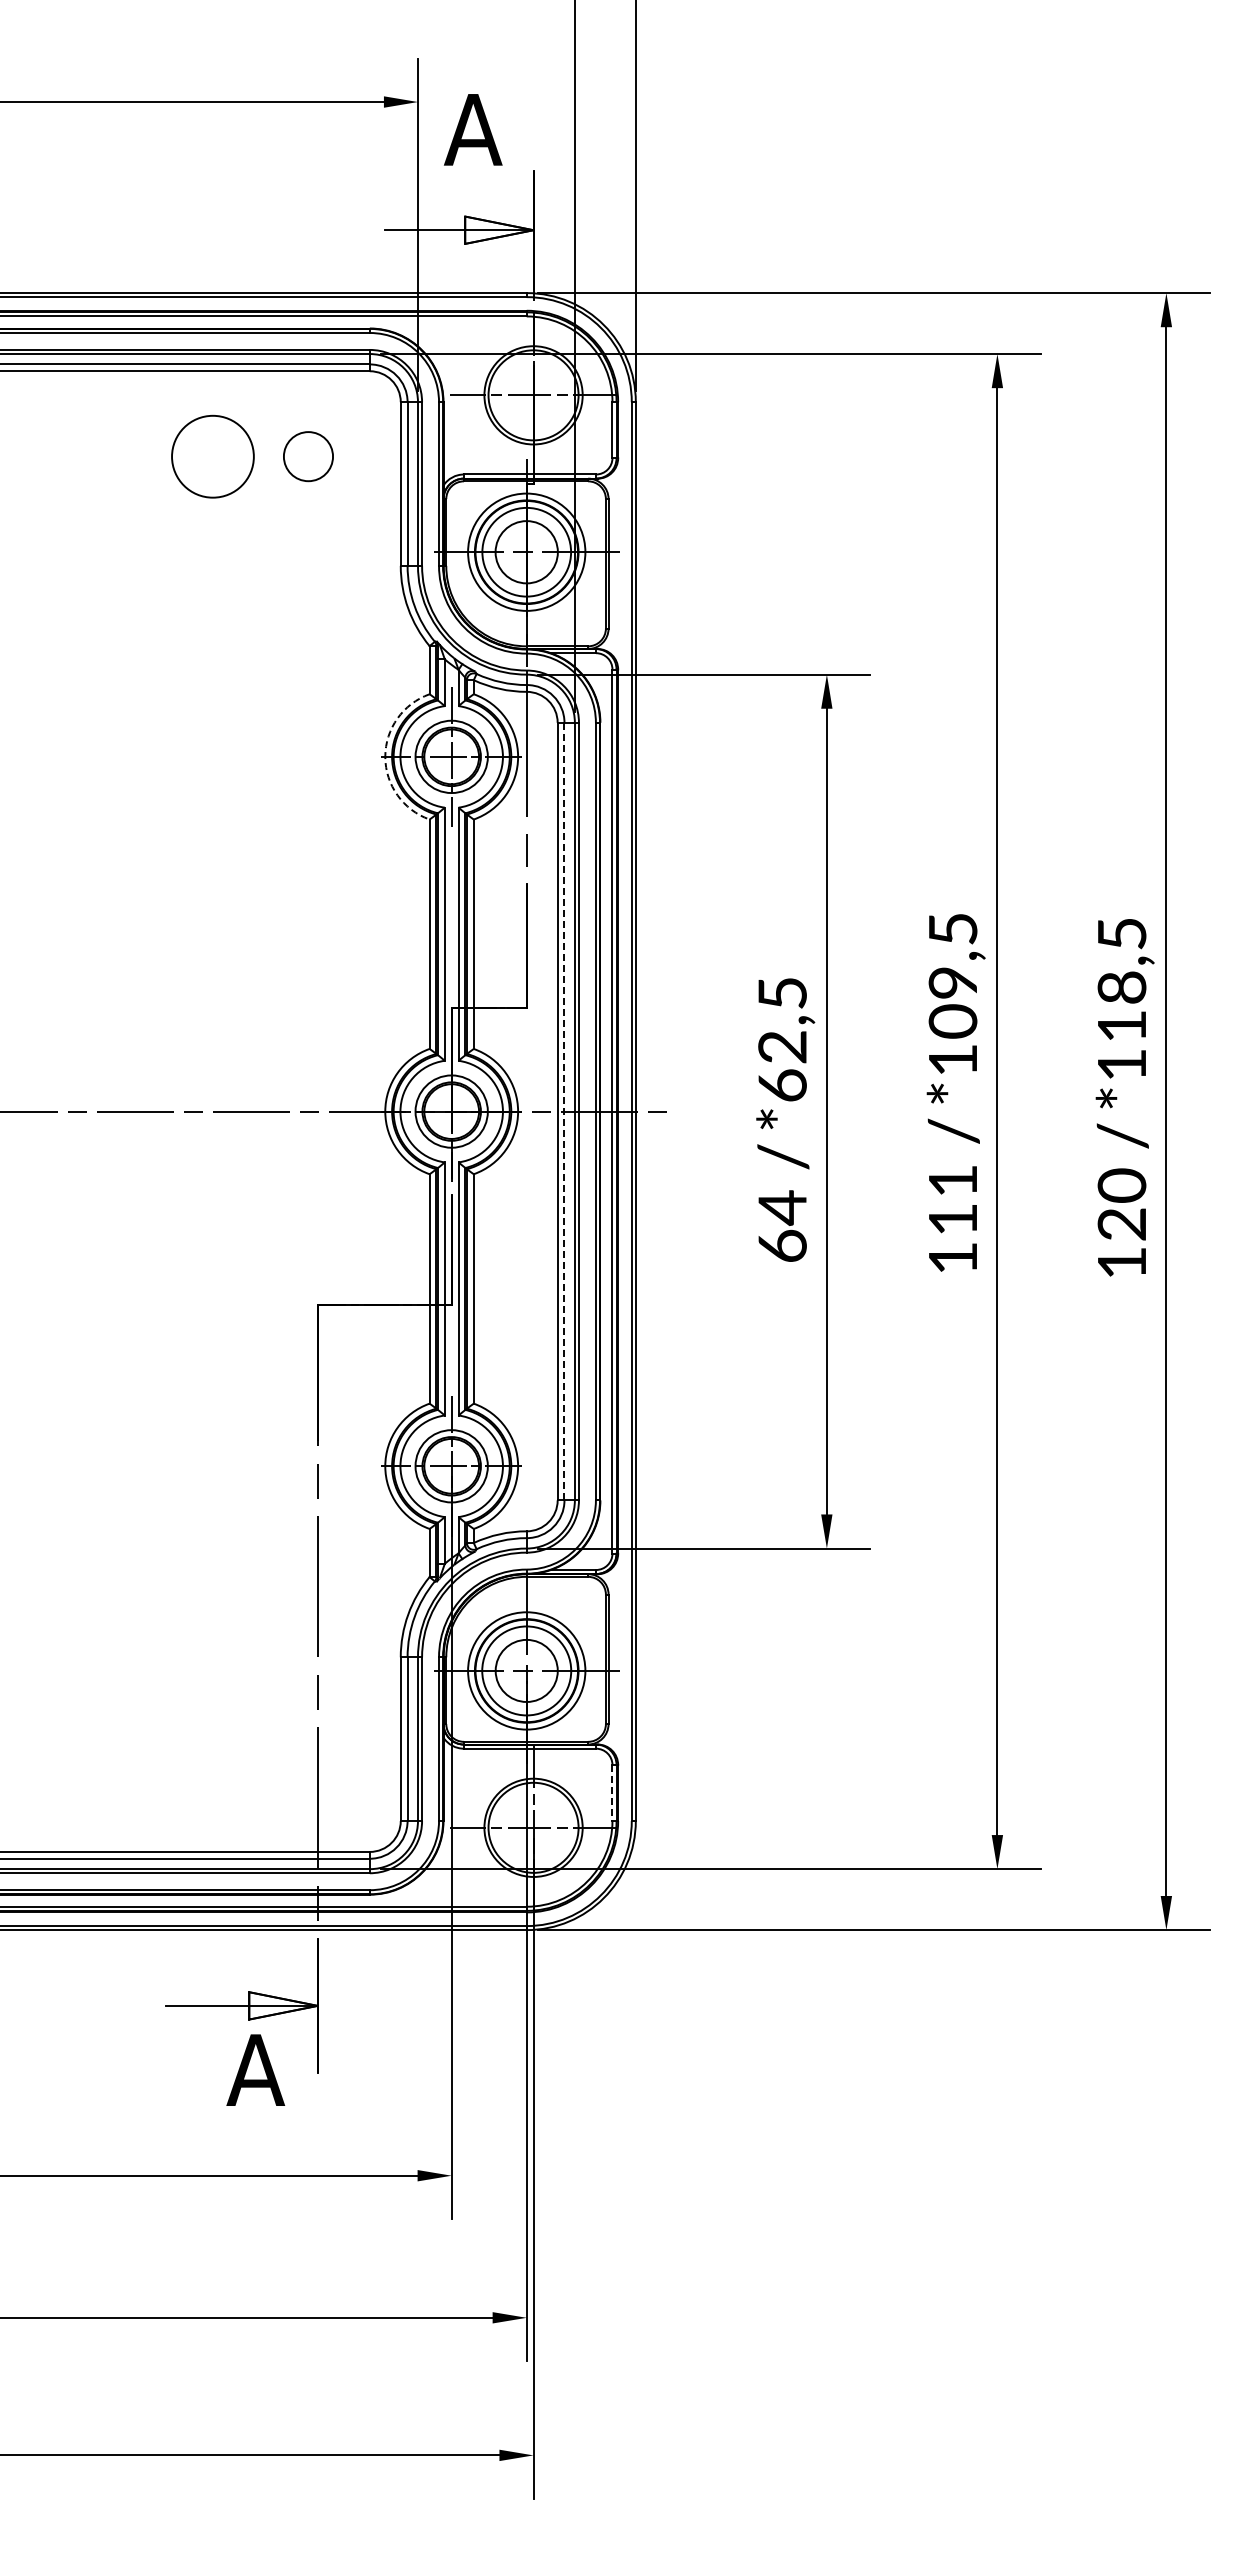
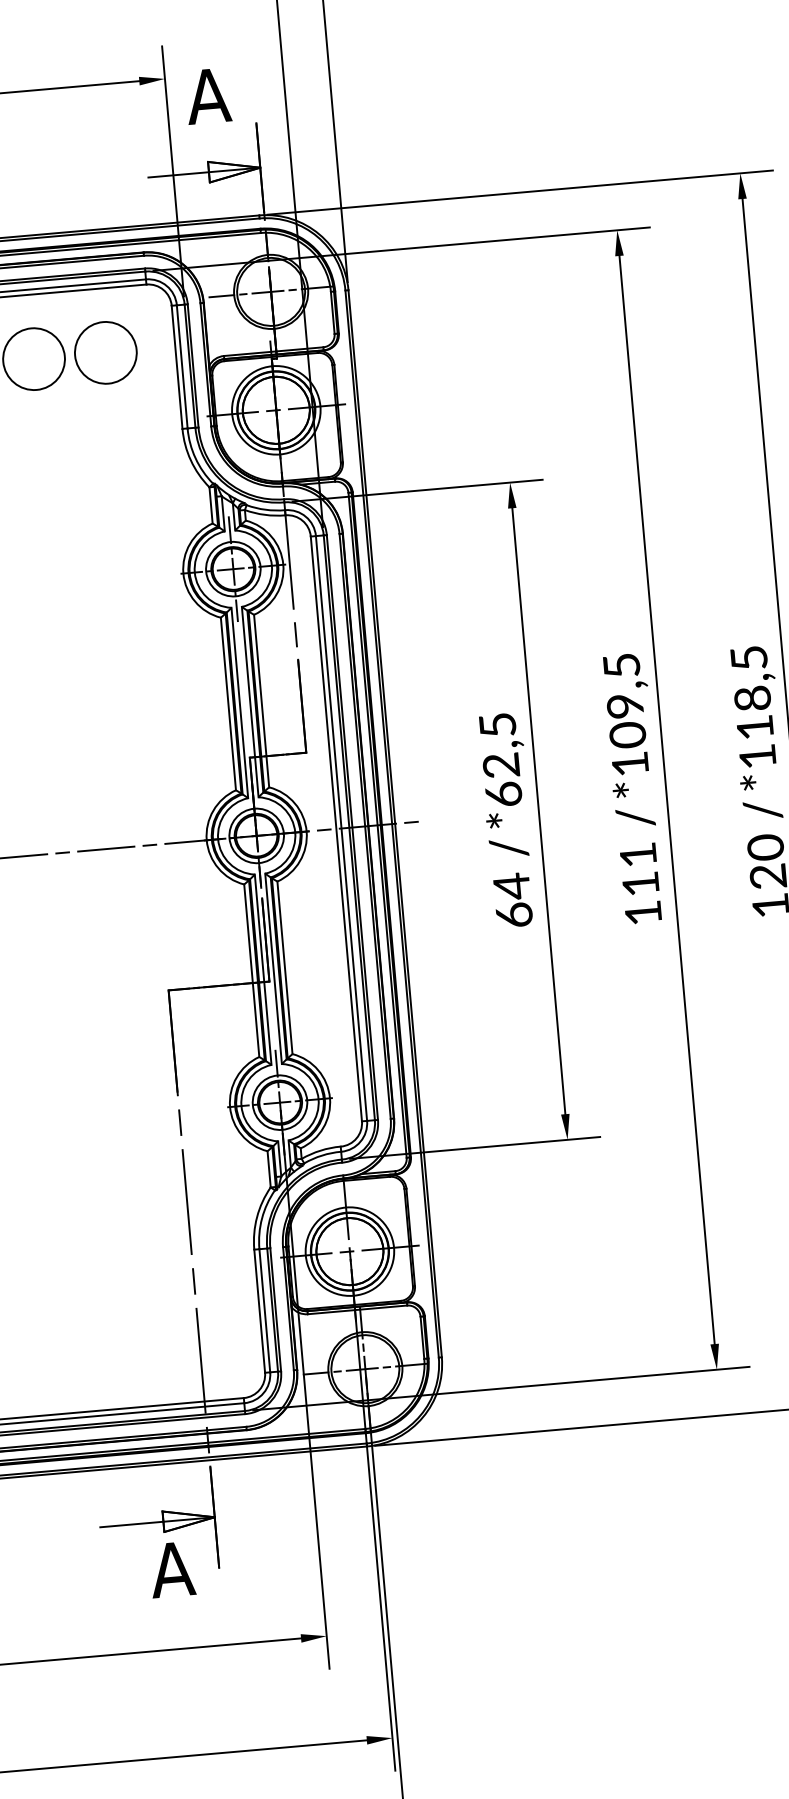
circle: (308, 456) -> (105, 352), size x1.67
circle: (526, 551) -> (276, 409), size x1.43
arc: (385, 756) -> (183, 573), dashed -> solid
line: (564, 1111) -> (341, 828), dashed -> solid
circle: (526, 1670) -> (349, 1251), size x1.43
line: (612, 1793) -> (422, 1338), dashed -> solid

